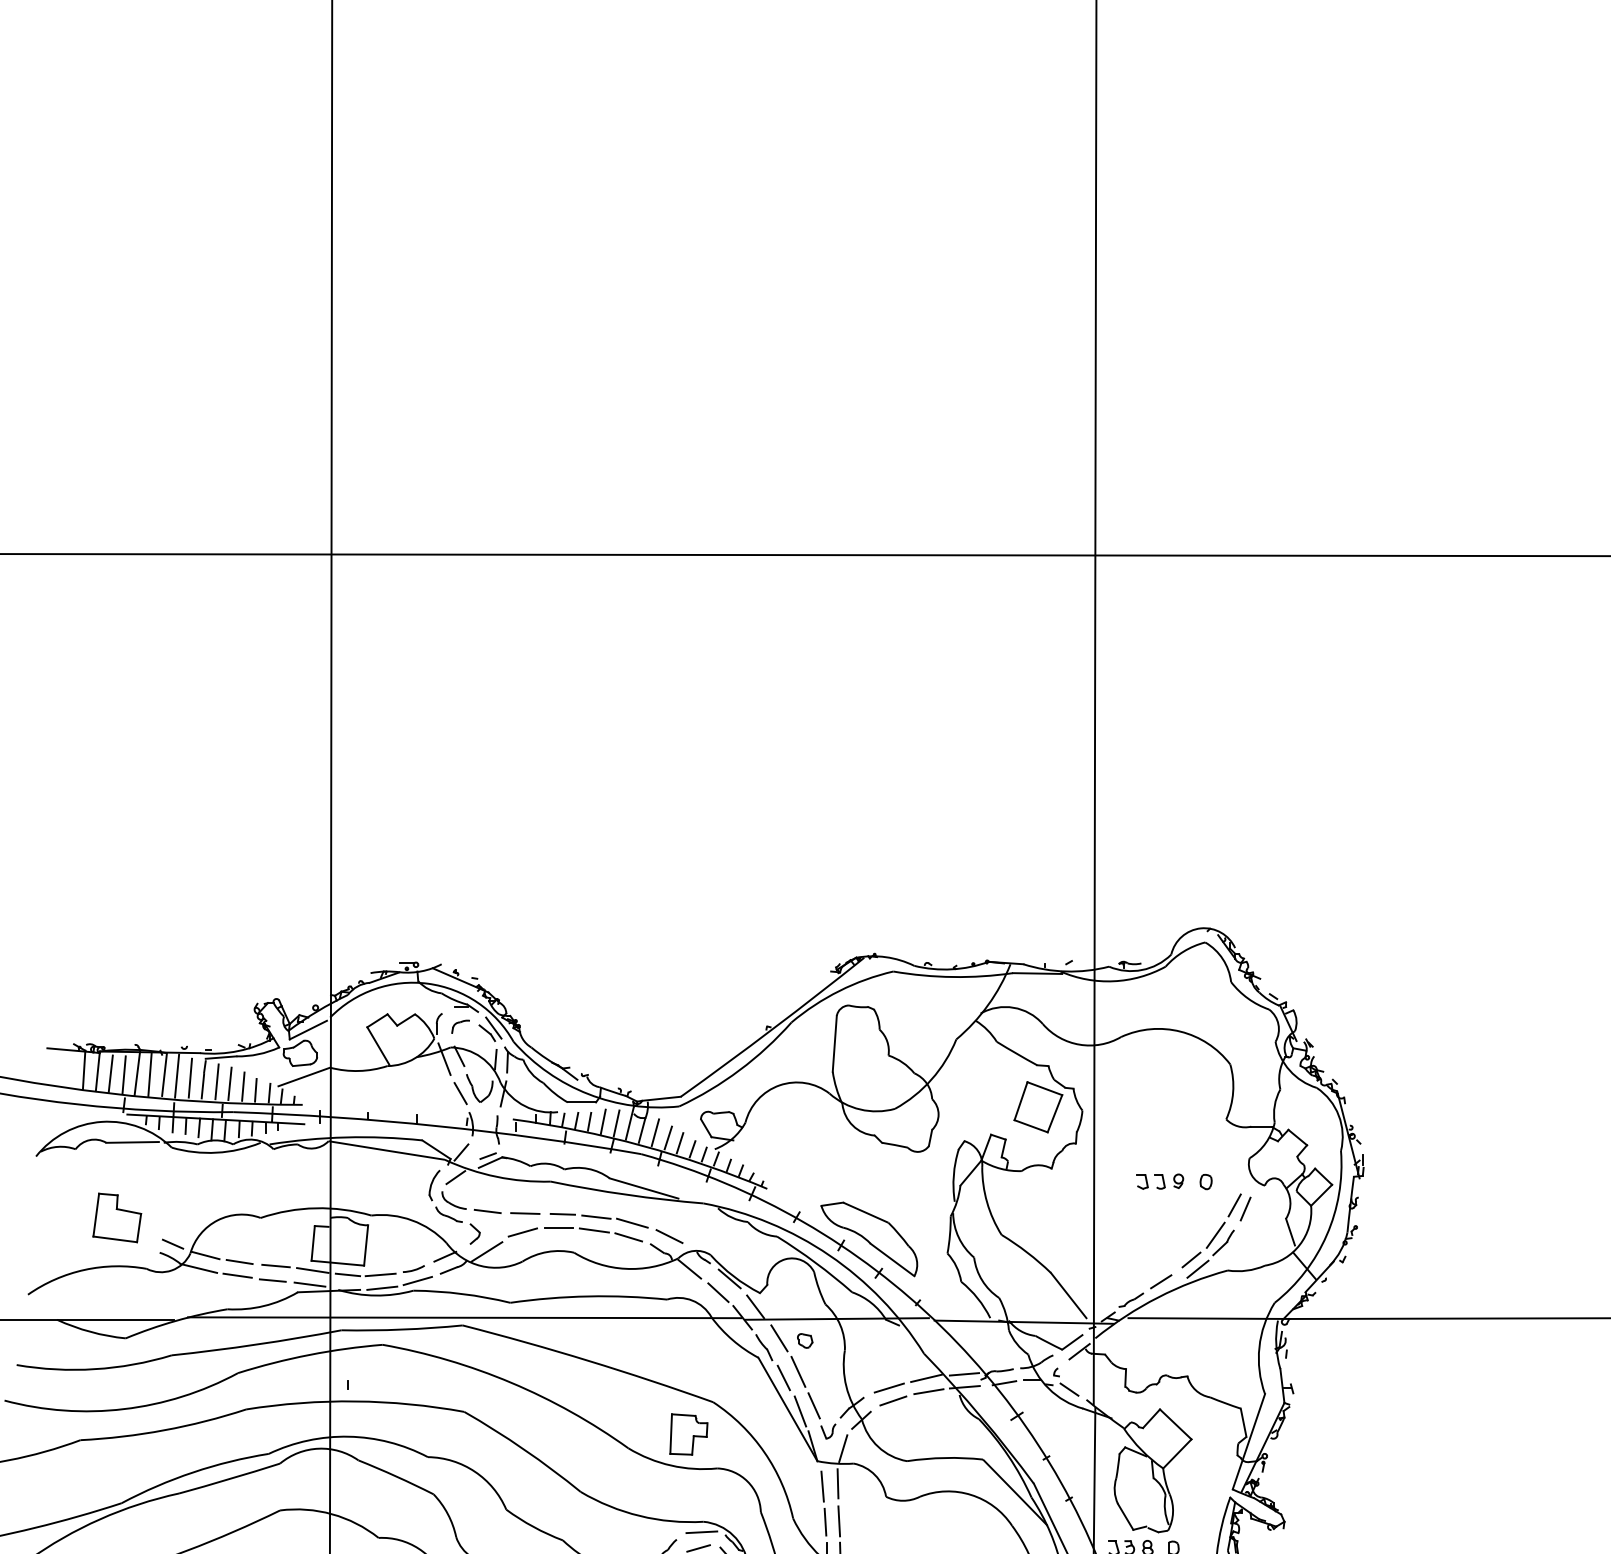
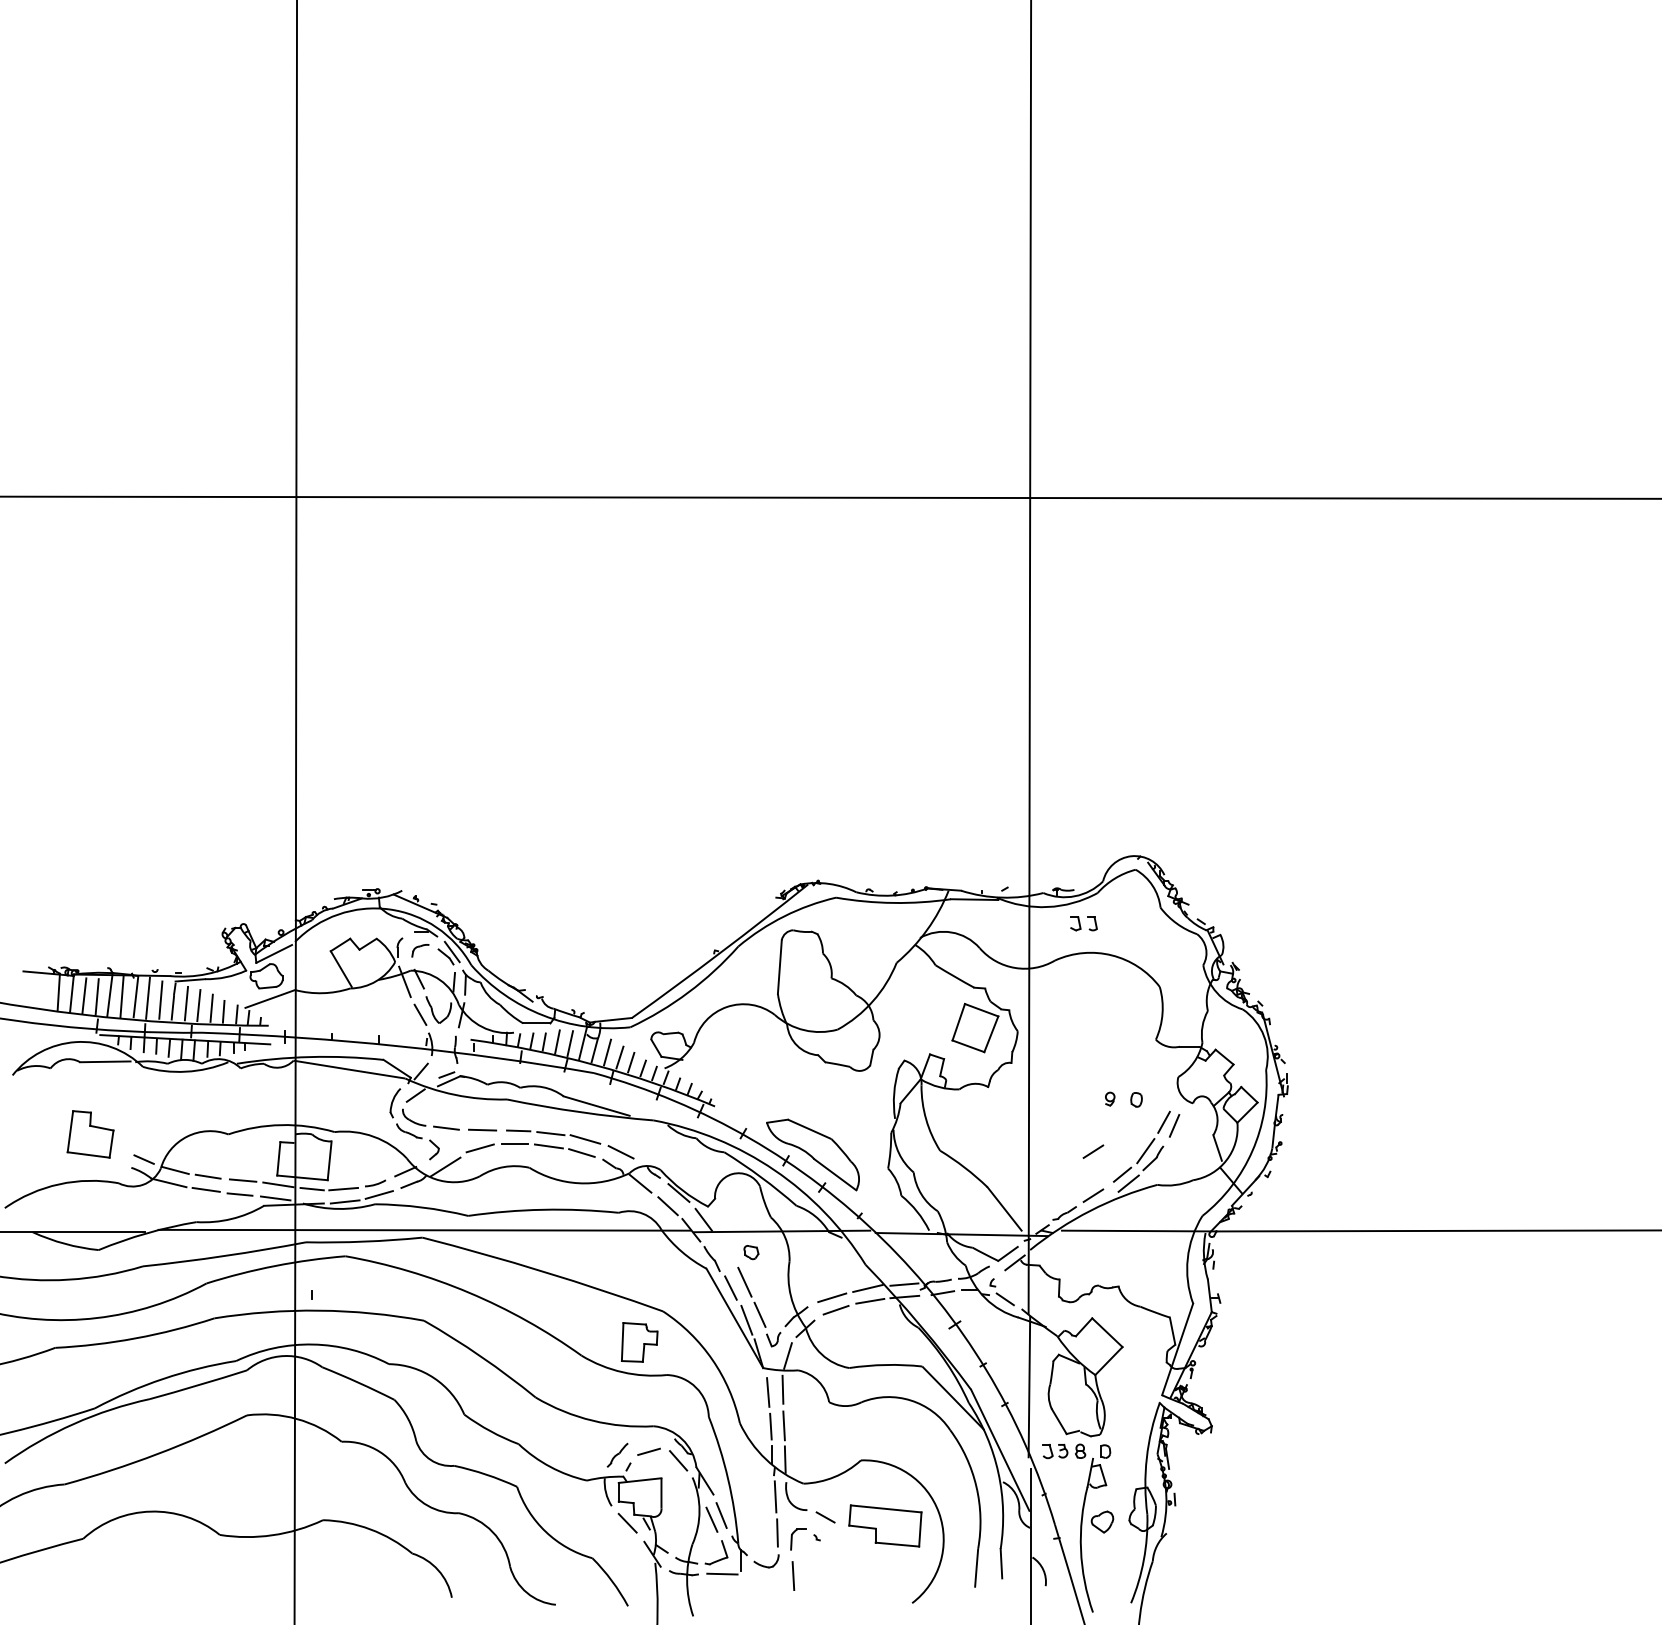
part: (1150, 1181) -> (1083, 923), moved
line: (1161, 1235) -> (1093, 1151), added
line: (779, 1337) -> (726, 1249), removed
line: (701, 1532) -> (651, 1436), removed

